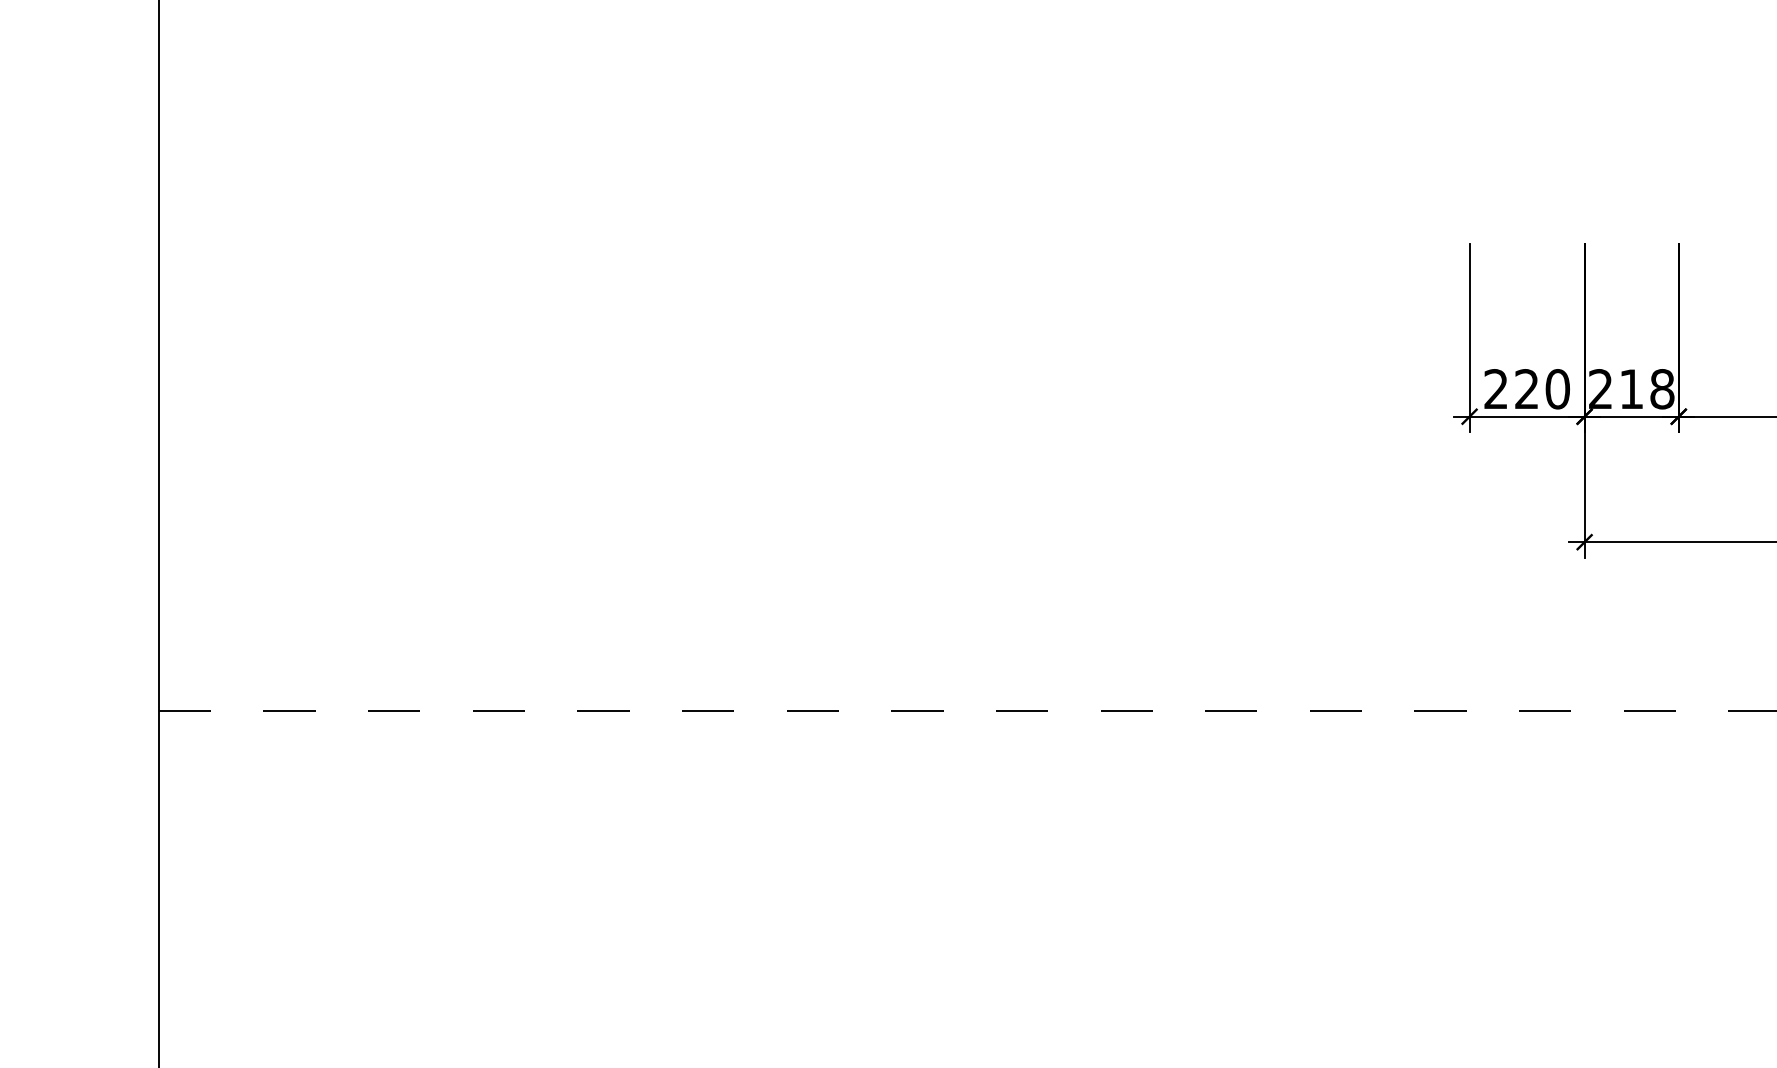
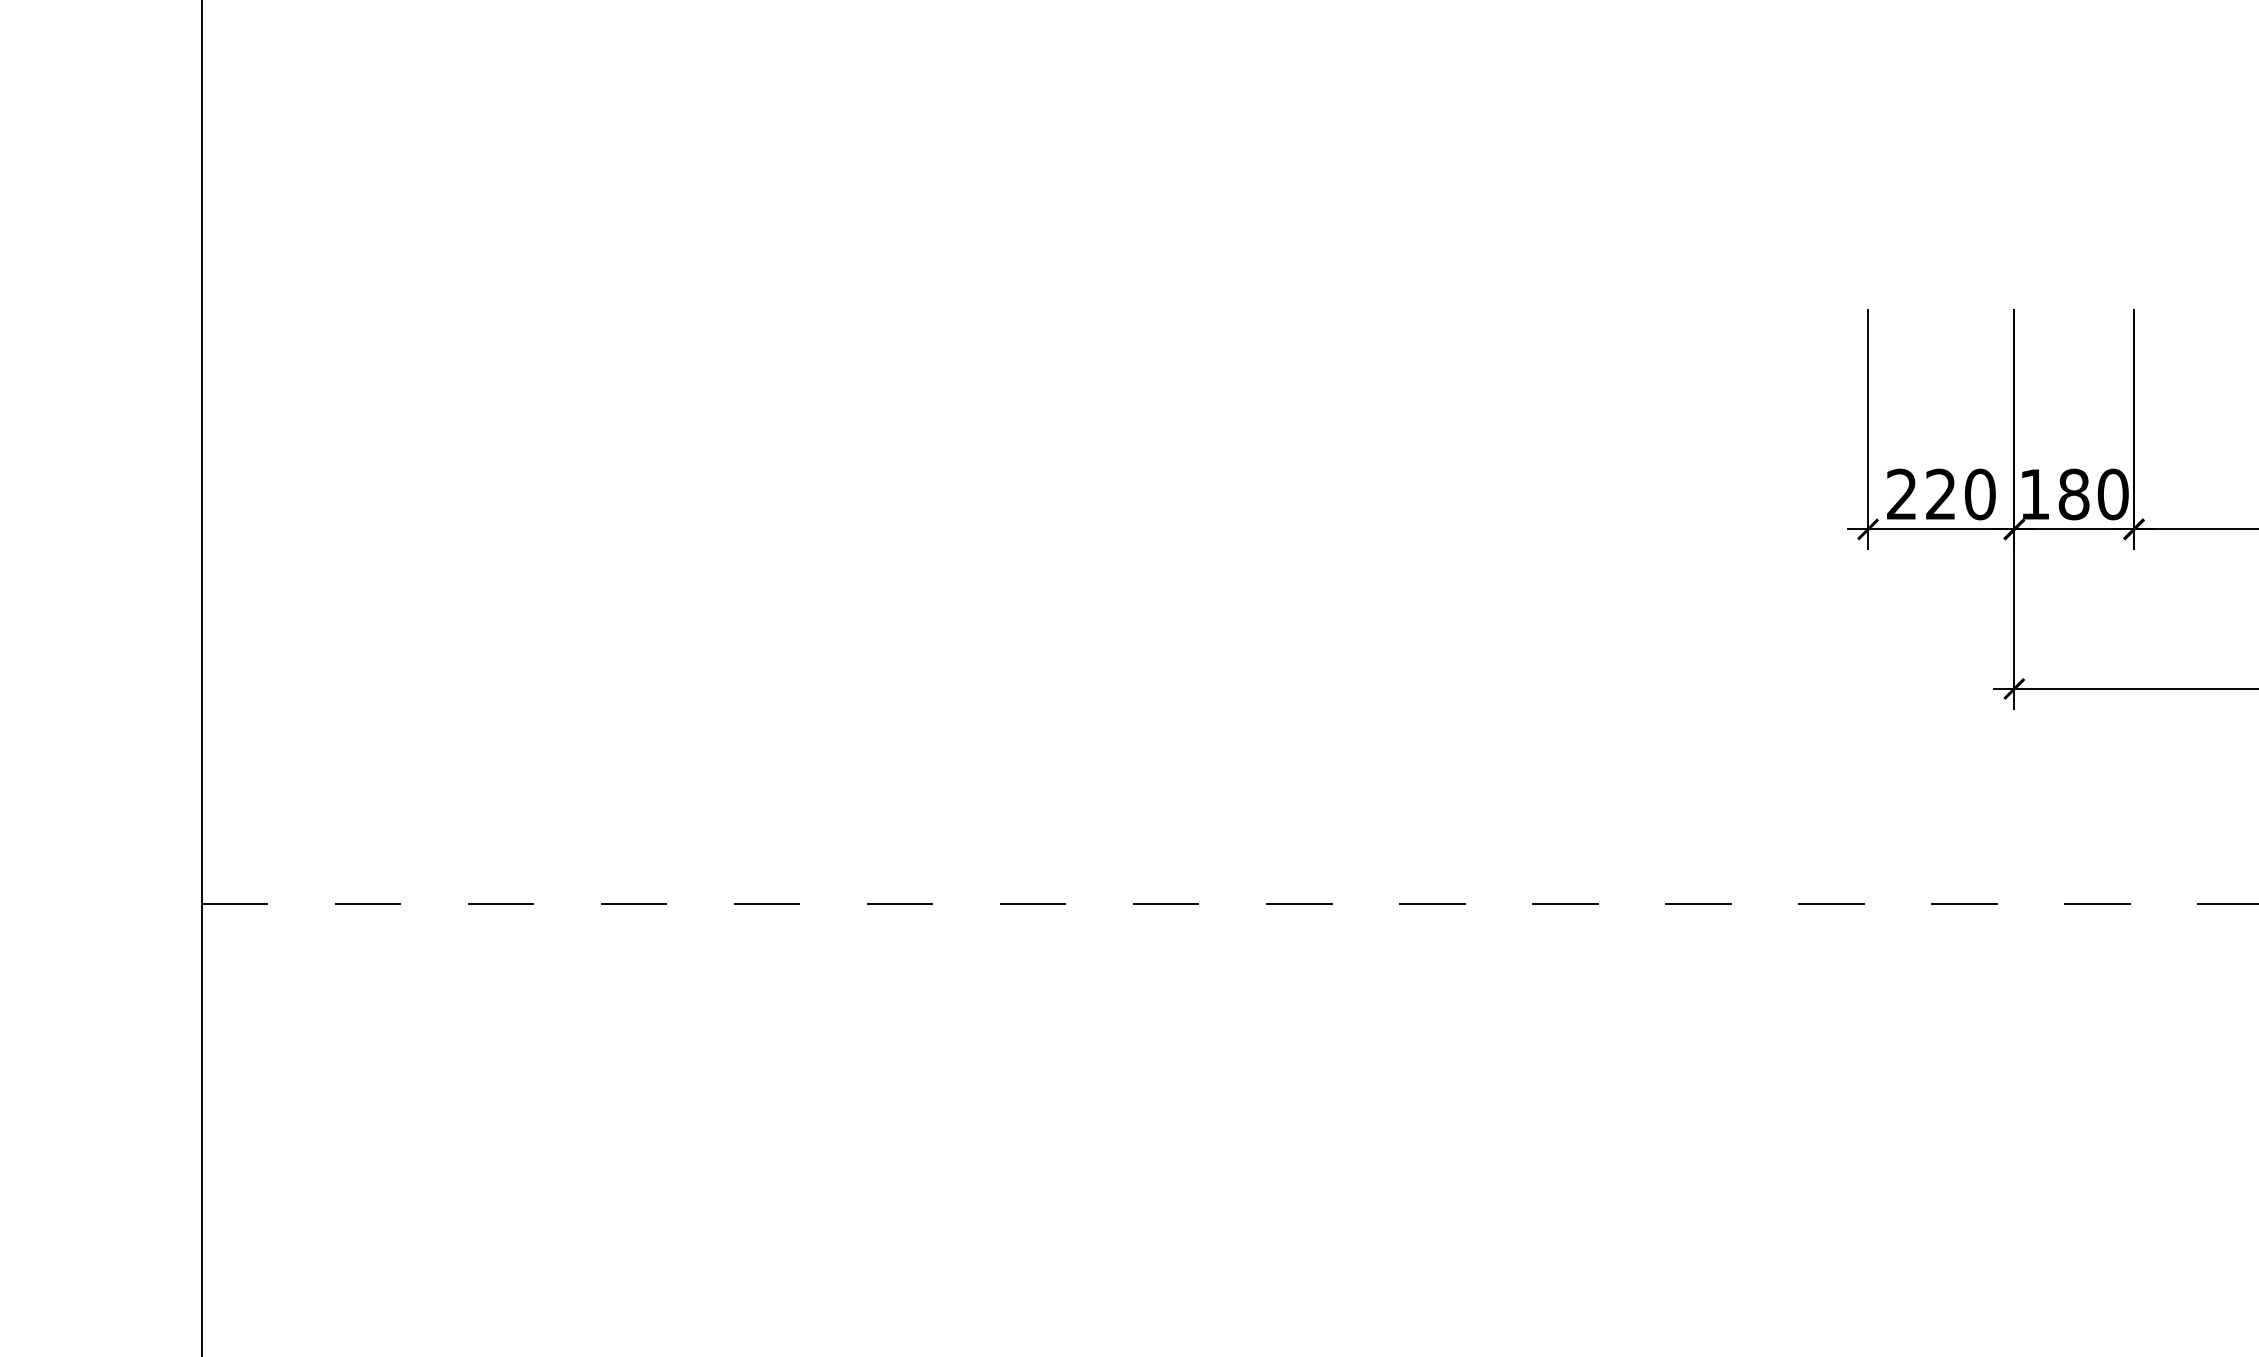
text: (1631, 389) -> (2073, 494), 218 -> 180

